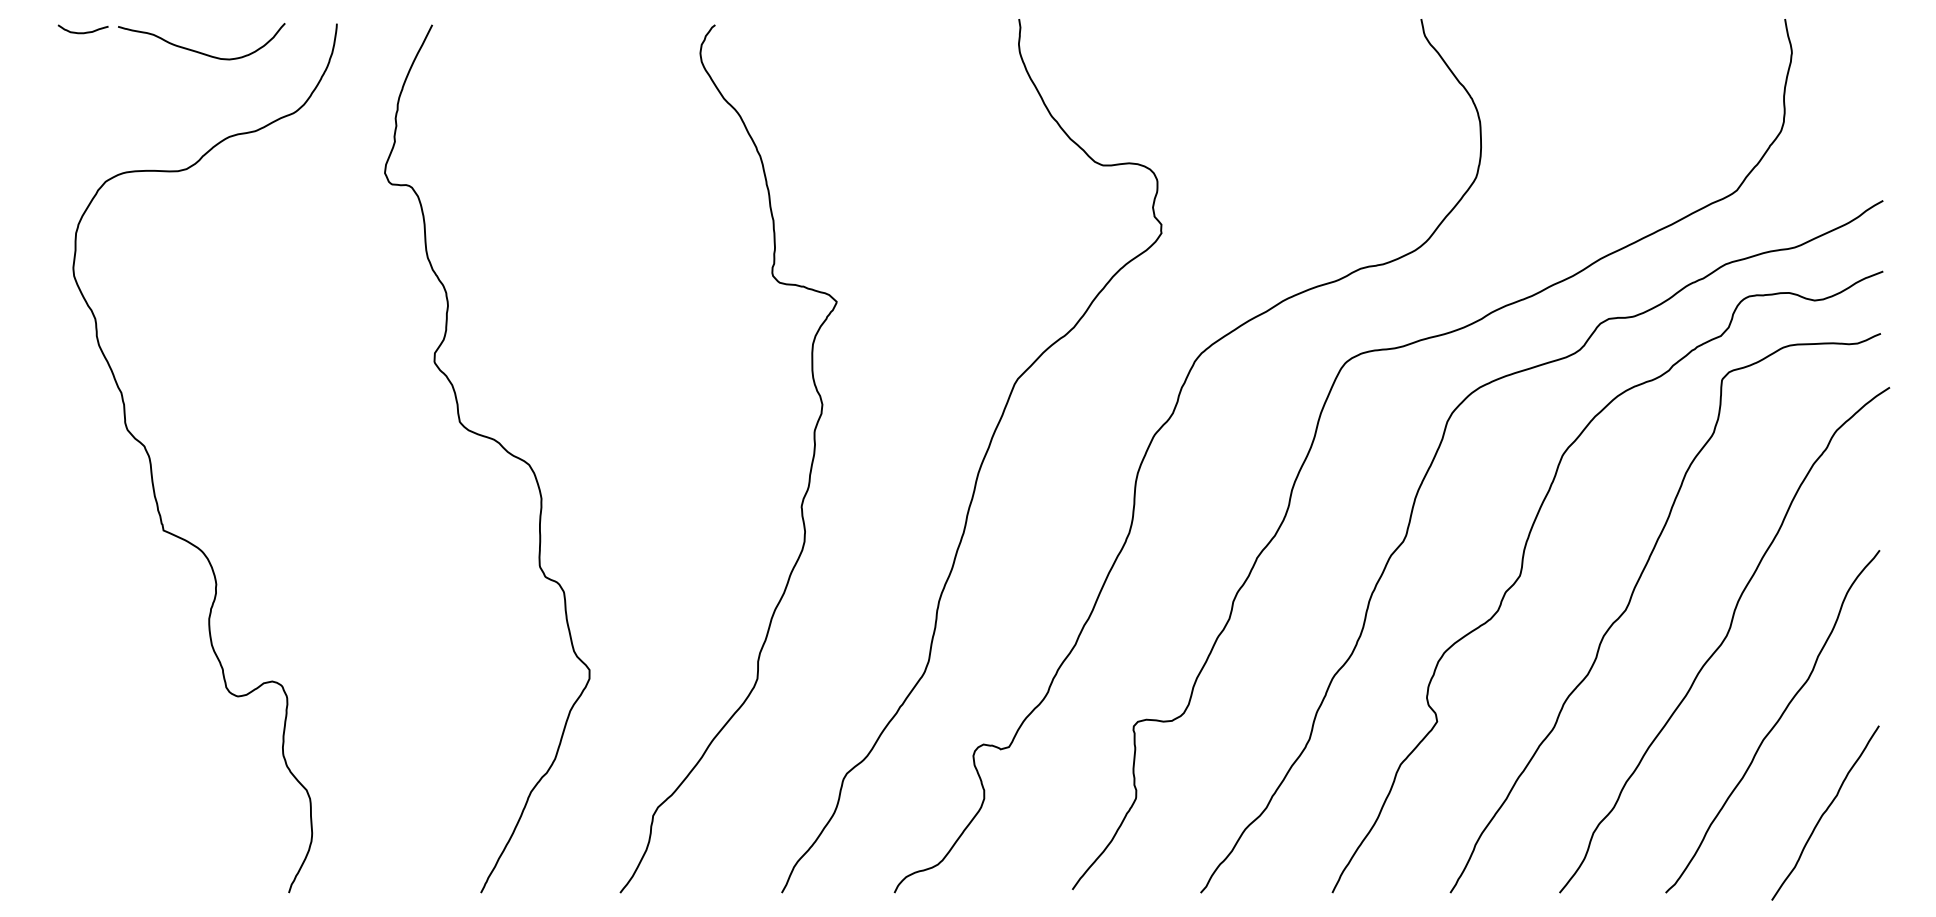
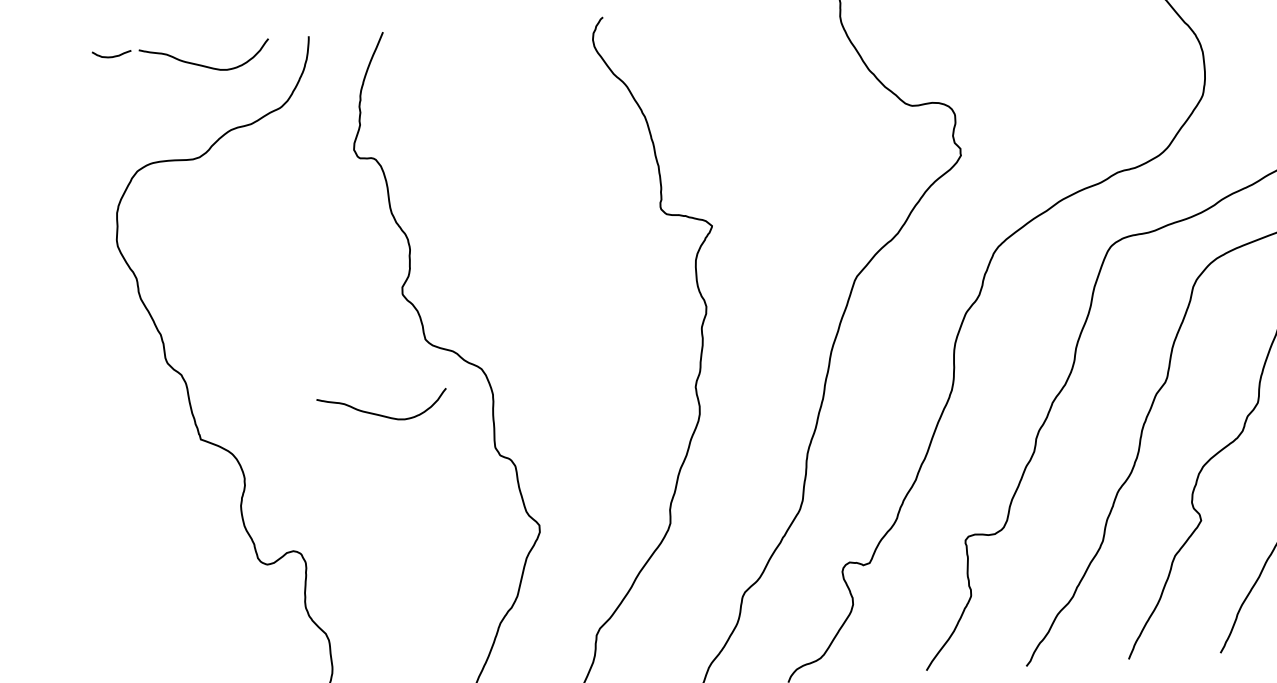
curve: (396, 514) -> (381, 414), added

